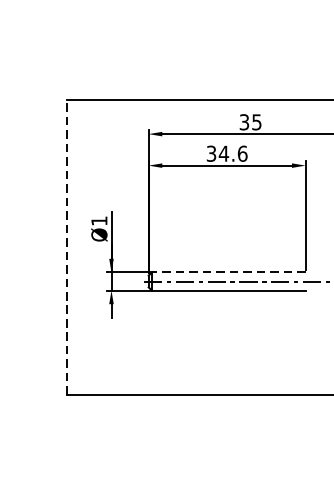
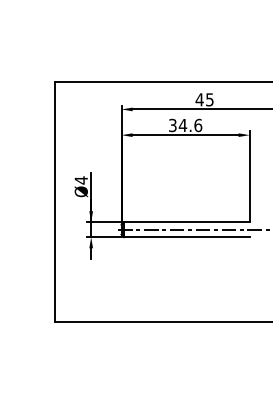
text: (244, 121) -> (199, 99), 35 -> 45
text: (98, 221) -> (80, 180), Ø1 -> Ø4
line: (67, 246) -> (55, 201), dashed -> solid
line: (228, 272) -> (186, 222), dashed -> solid

